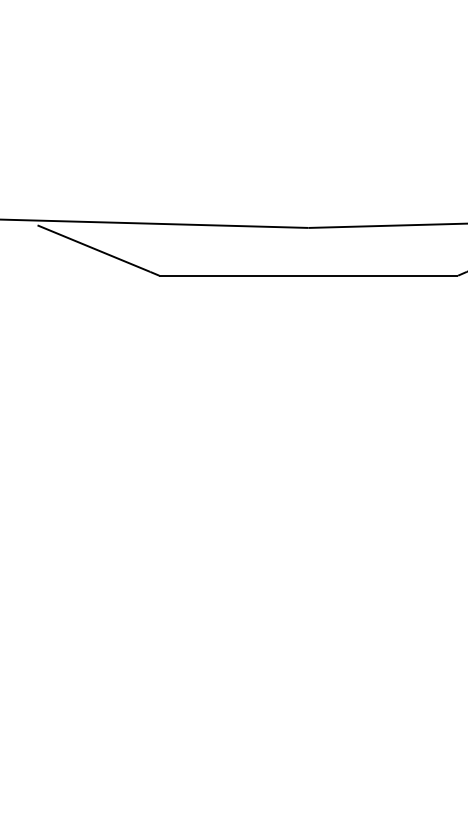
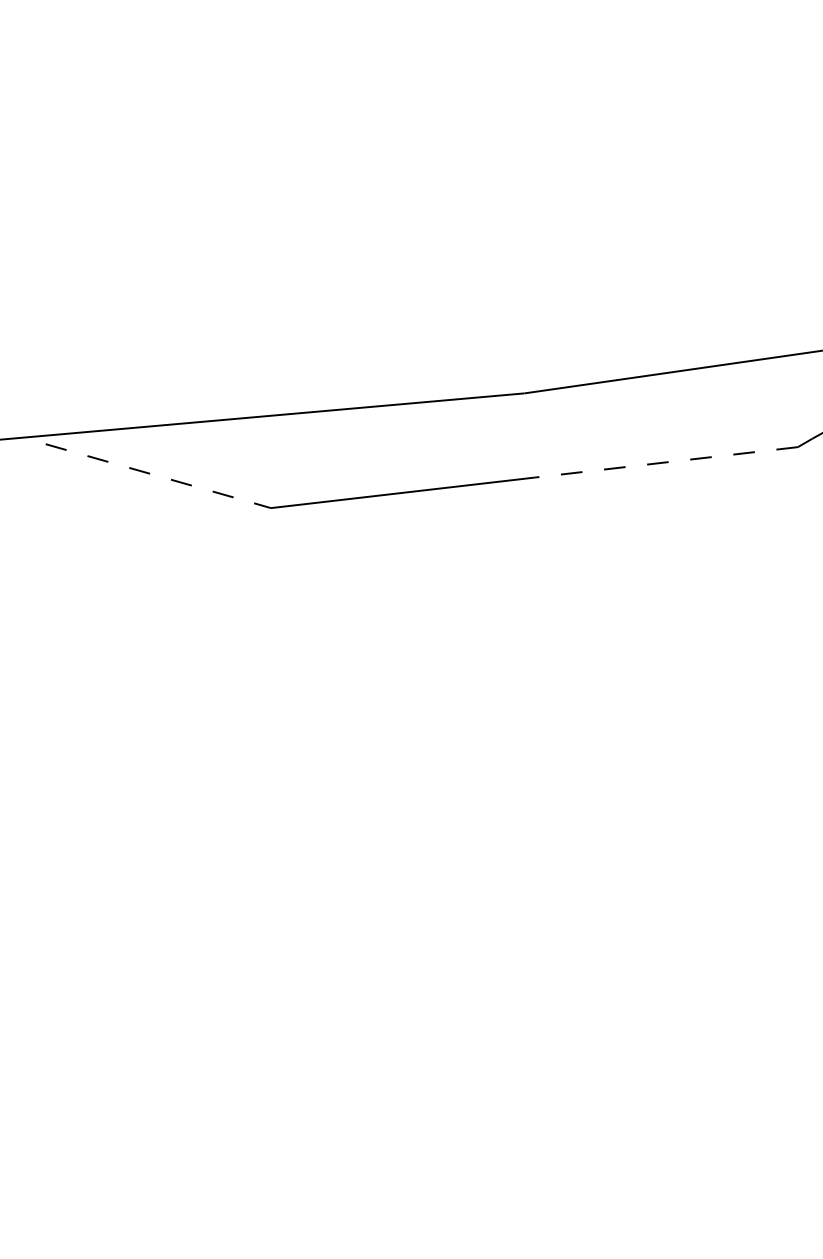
line: (93, 248) -> (149, 473), solid -> dashed
line: (383, 275) -> (666, 461), solid -> dashed

